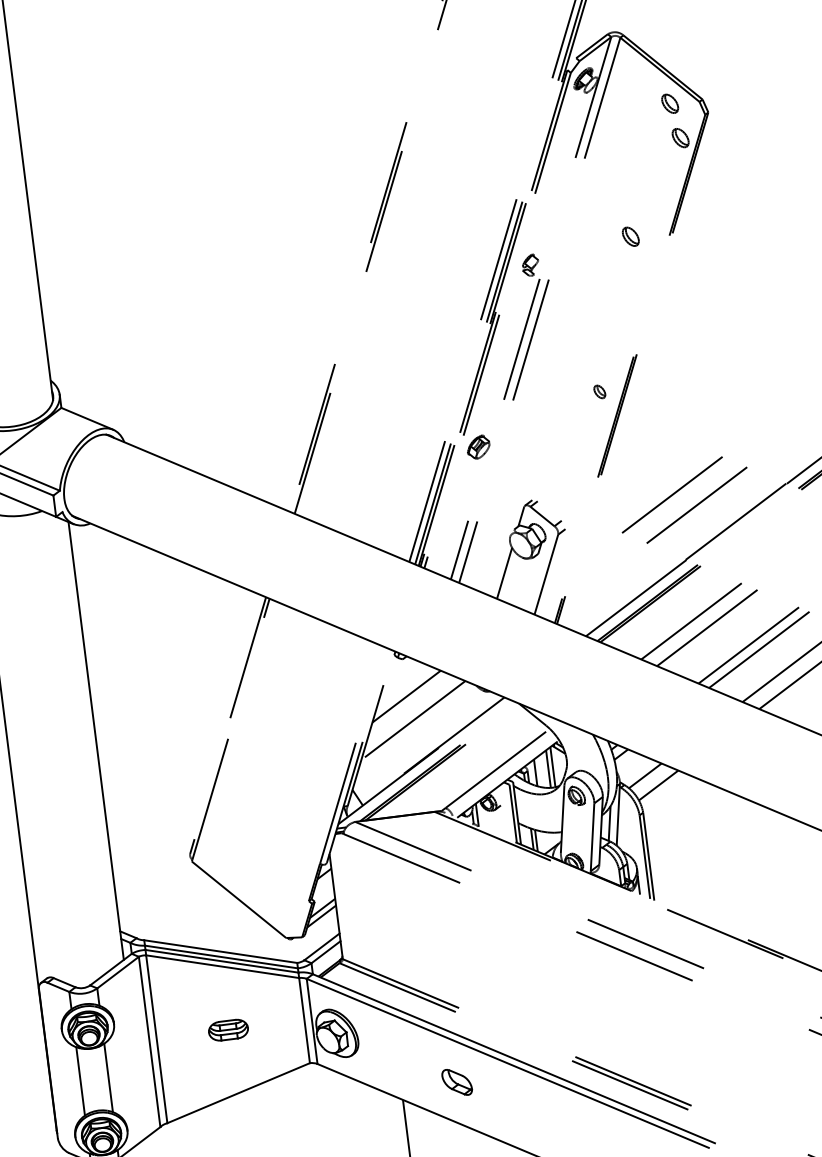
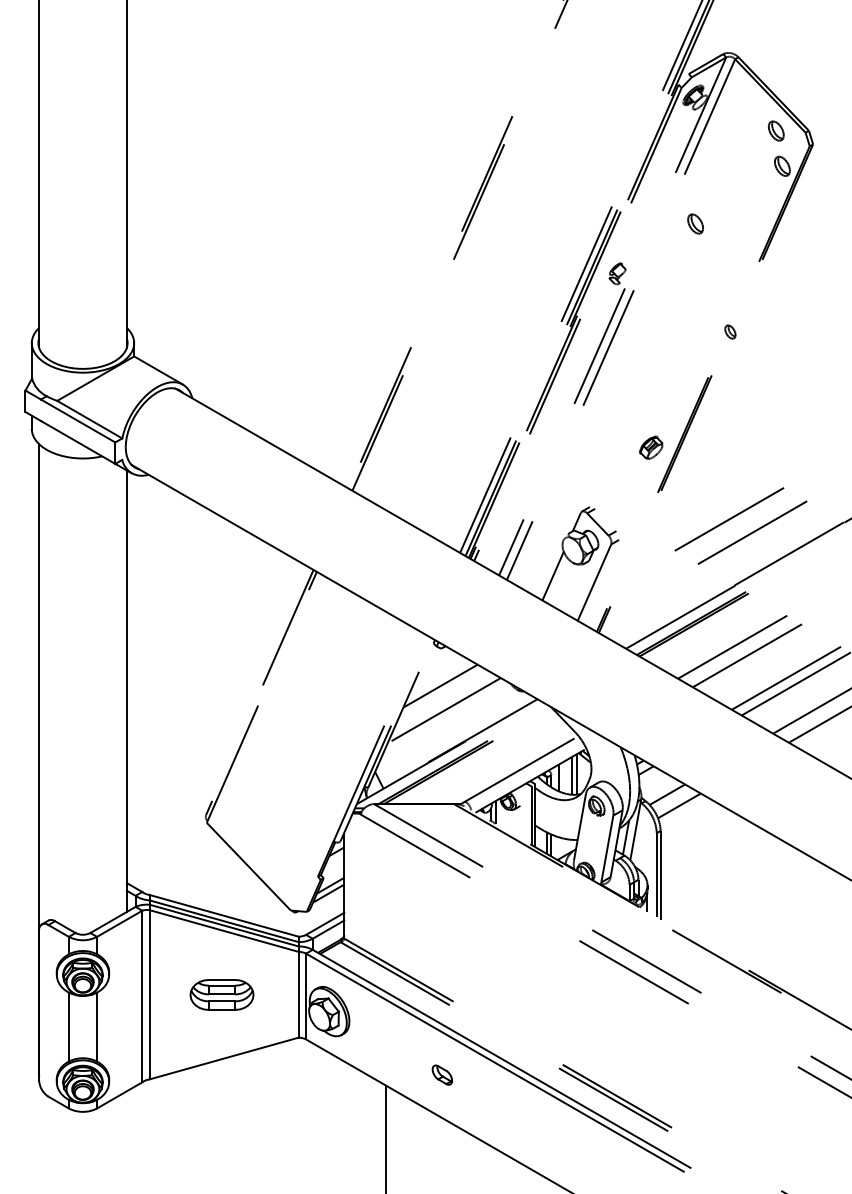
part: (630, 236) -> (695, 223), moved
part: (599, 391) -> (730, 331), moved
part: (478, 446) -> (651, 447), moved
part: (227, 1030) -> (221, 994), size x1.6
part: (457, 1081) -> (442, 1074), size x0.7

